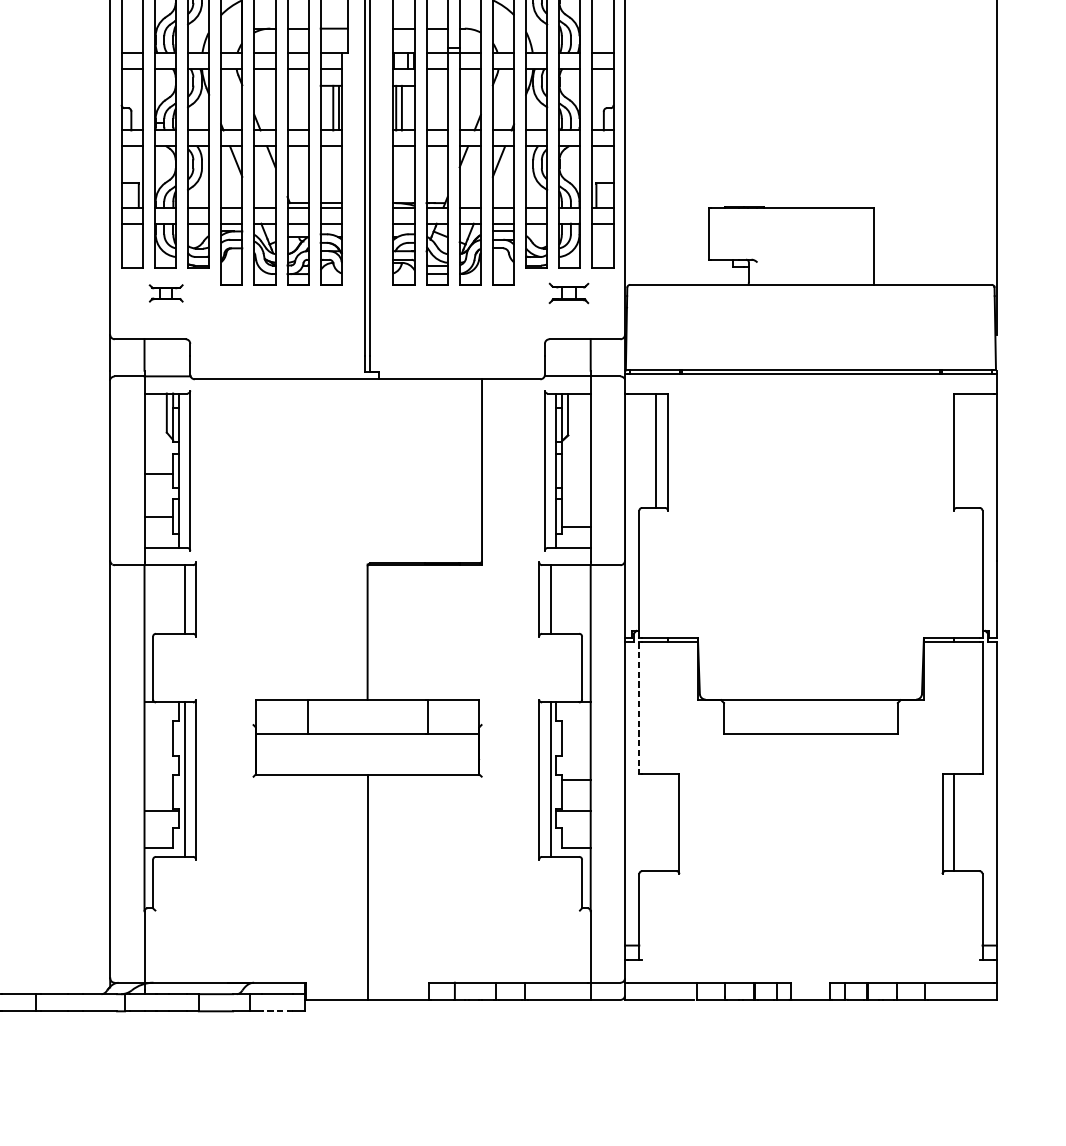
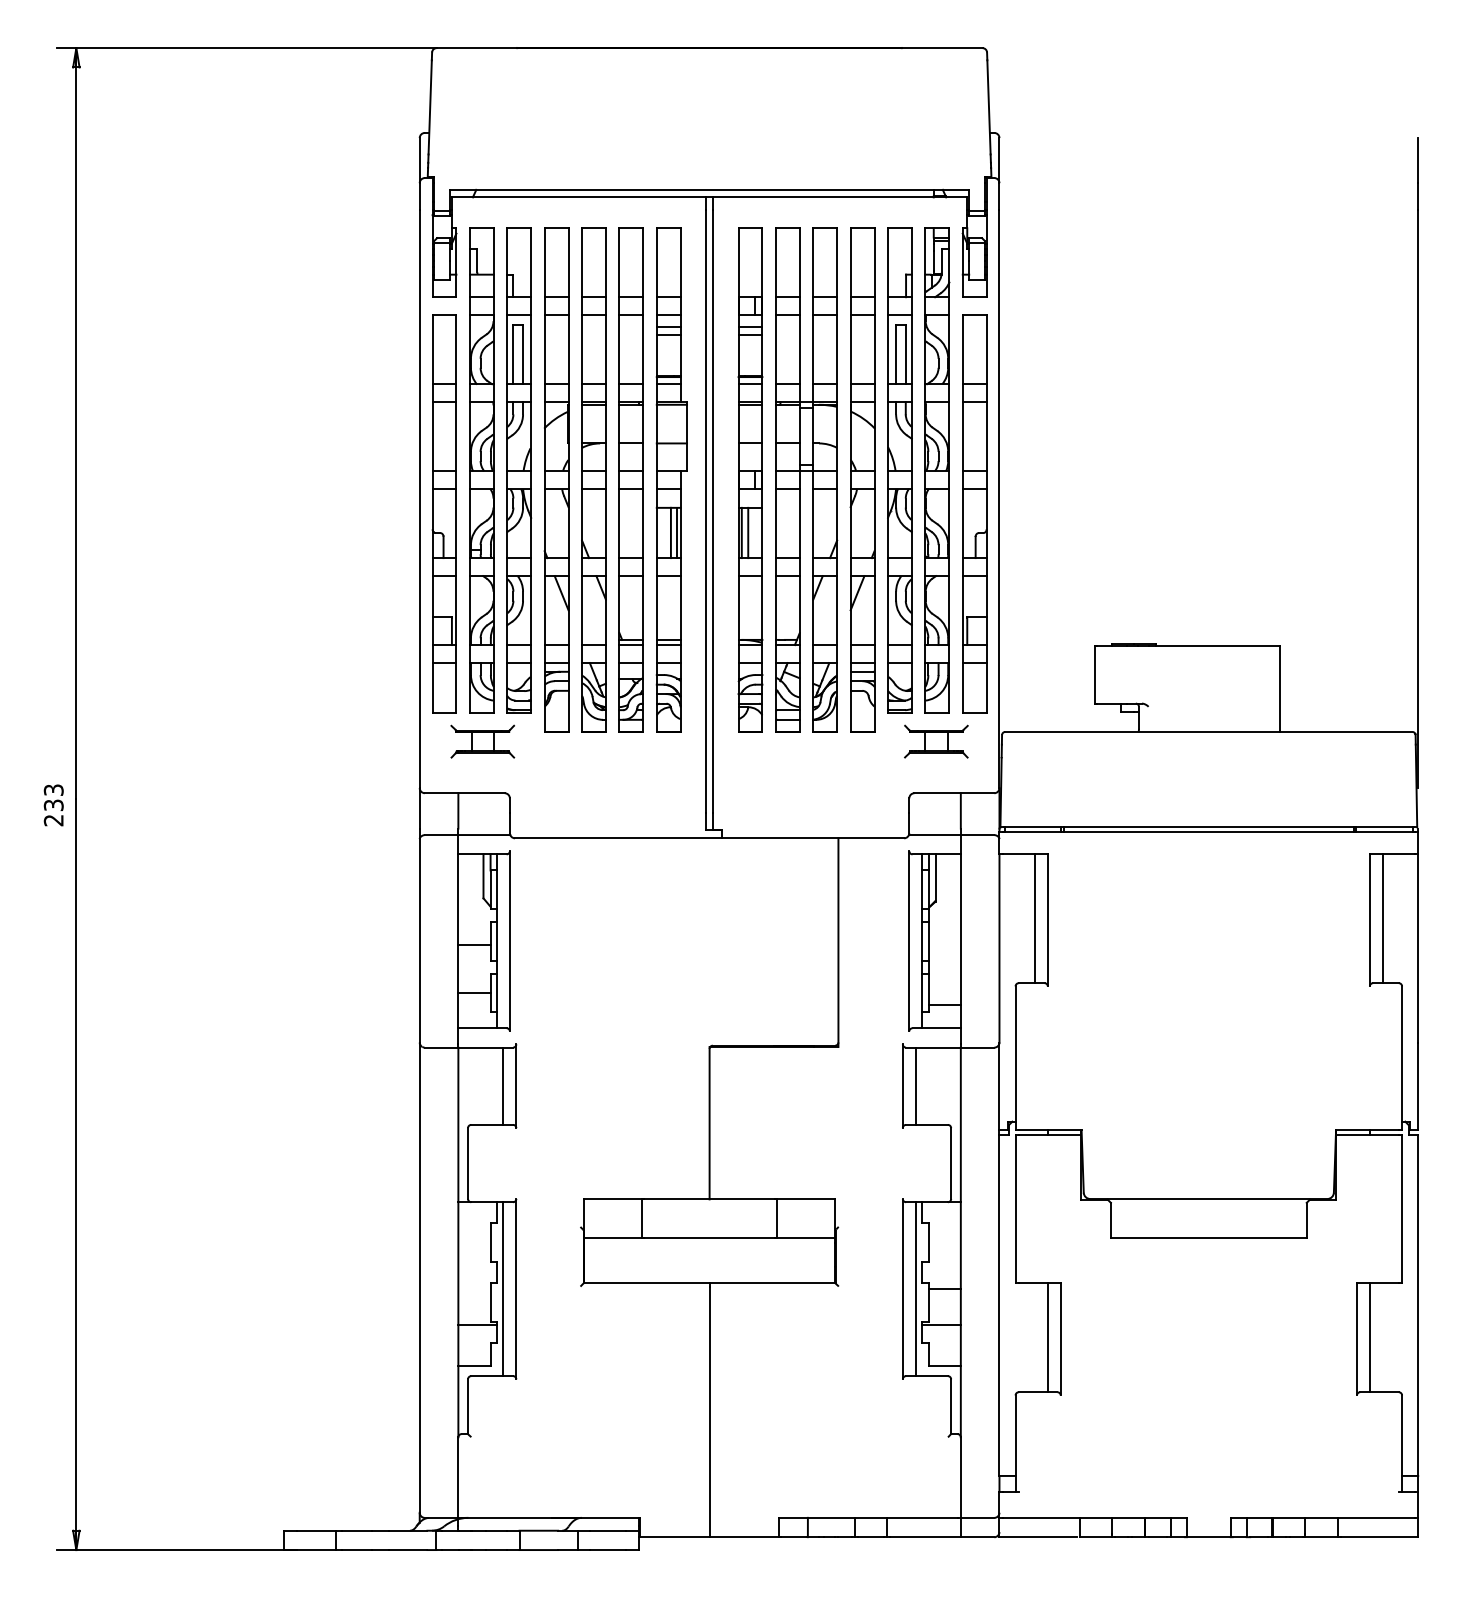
part: (165, 293) -> (482, 741), size x1.67
part: (569, 293) -> (936, 741), size x1.43
line: (965, 450) -> (1382, 918), added
line: (639, 708) -> (1015, 1209), dashed -> solid
line: (667, 822) -> (1047, 1337), added
line: (277, 1011) -> (608, 1550), dashed -> solid

